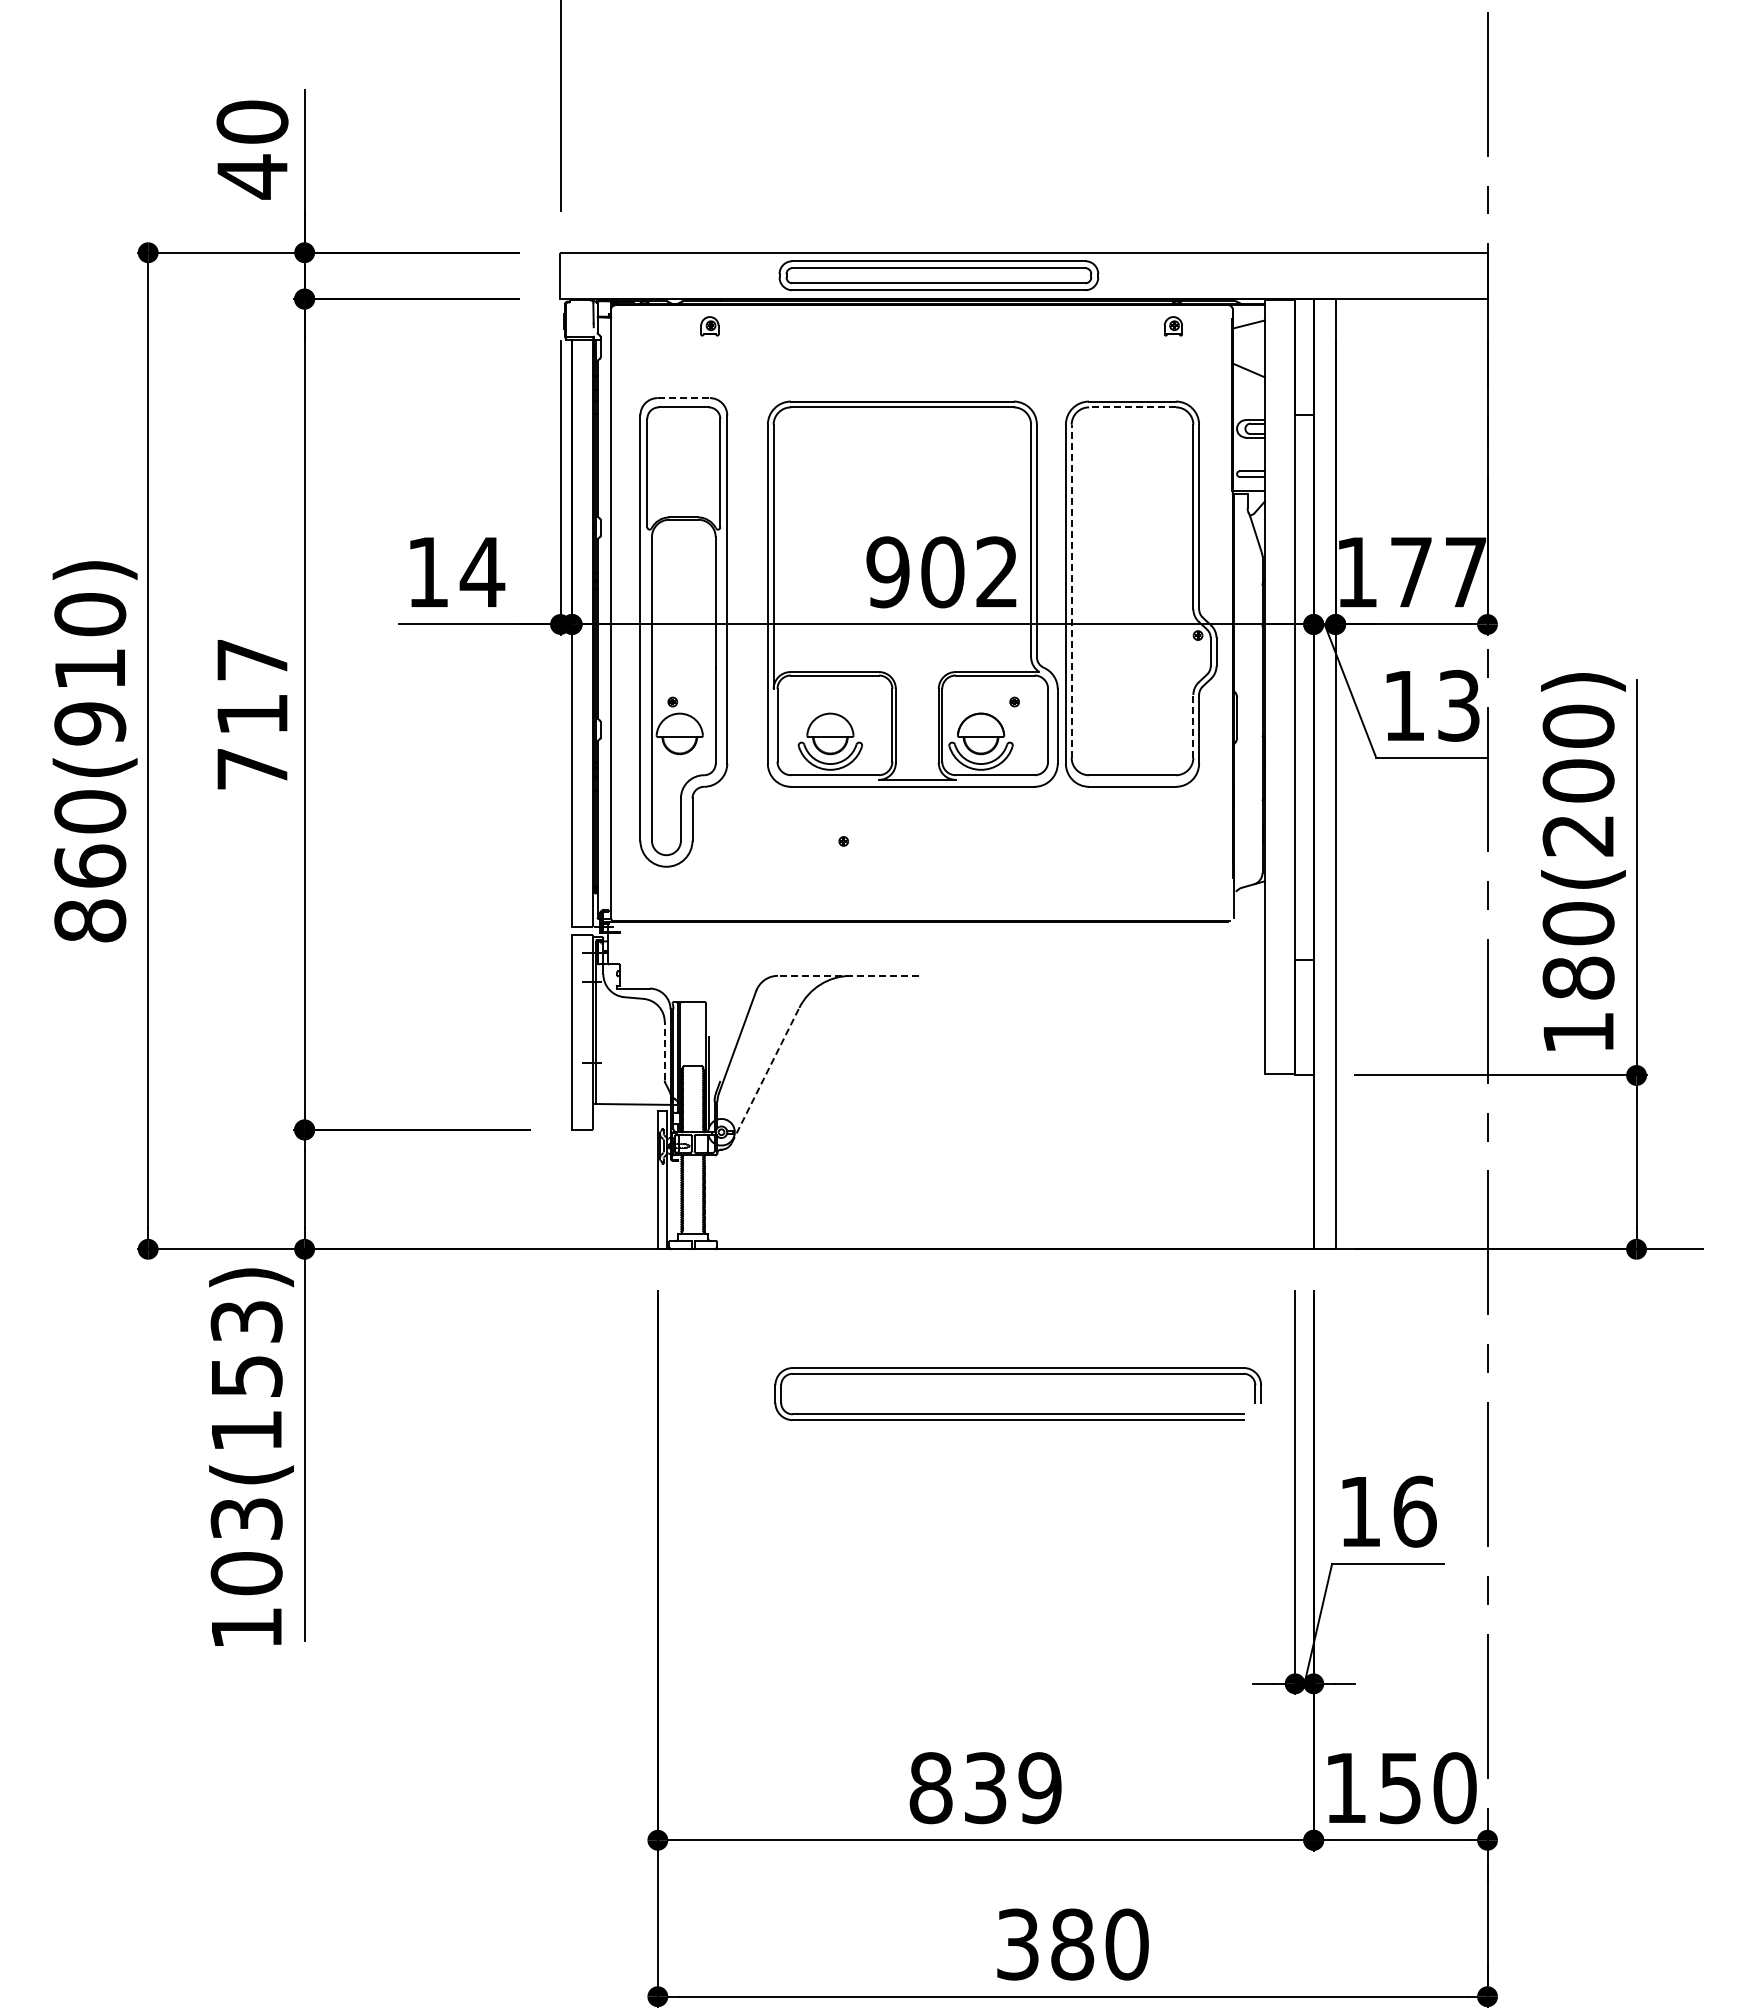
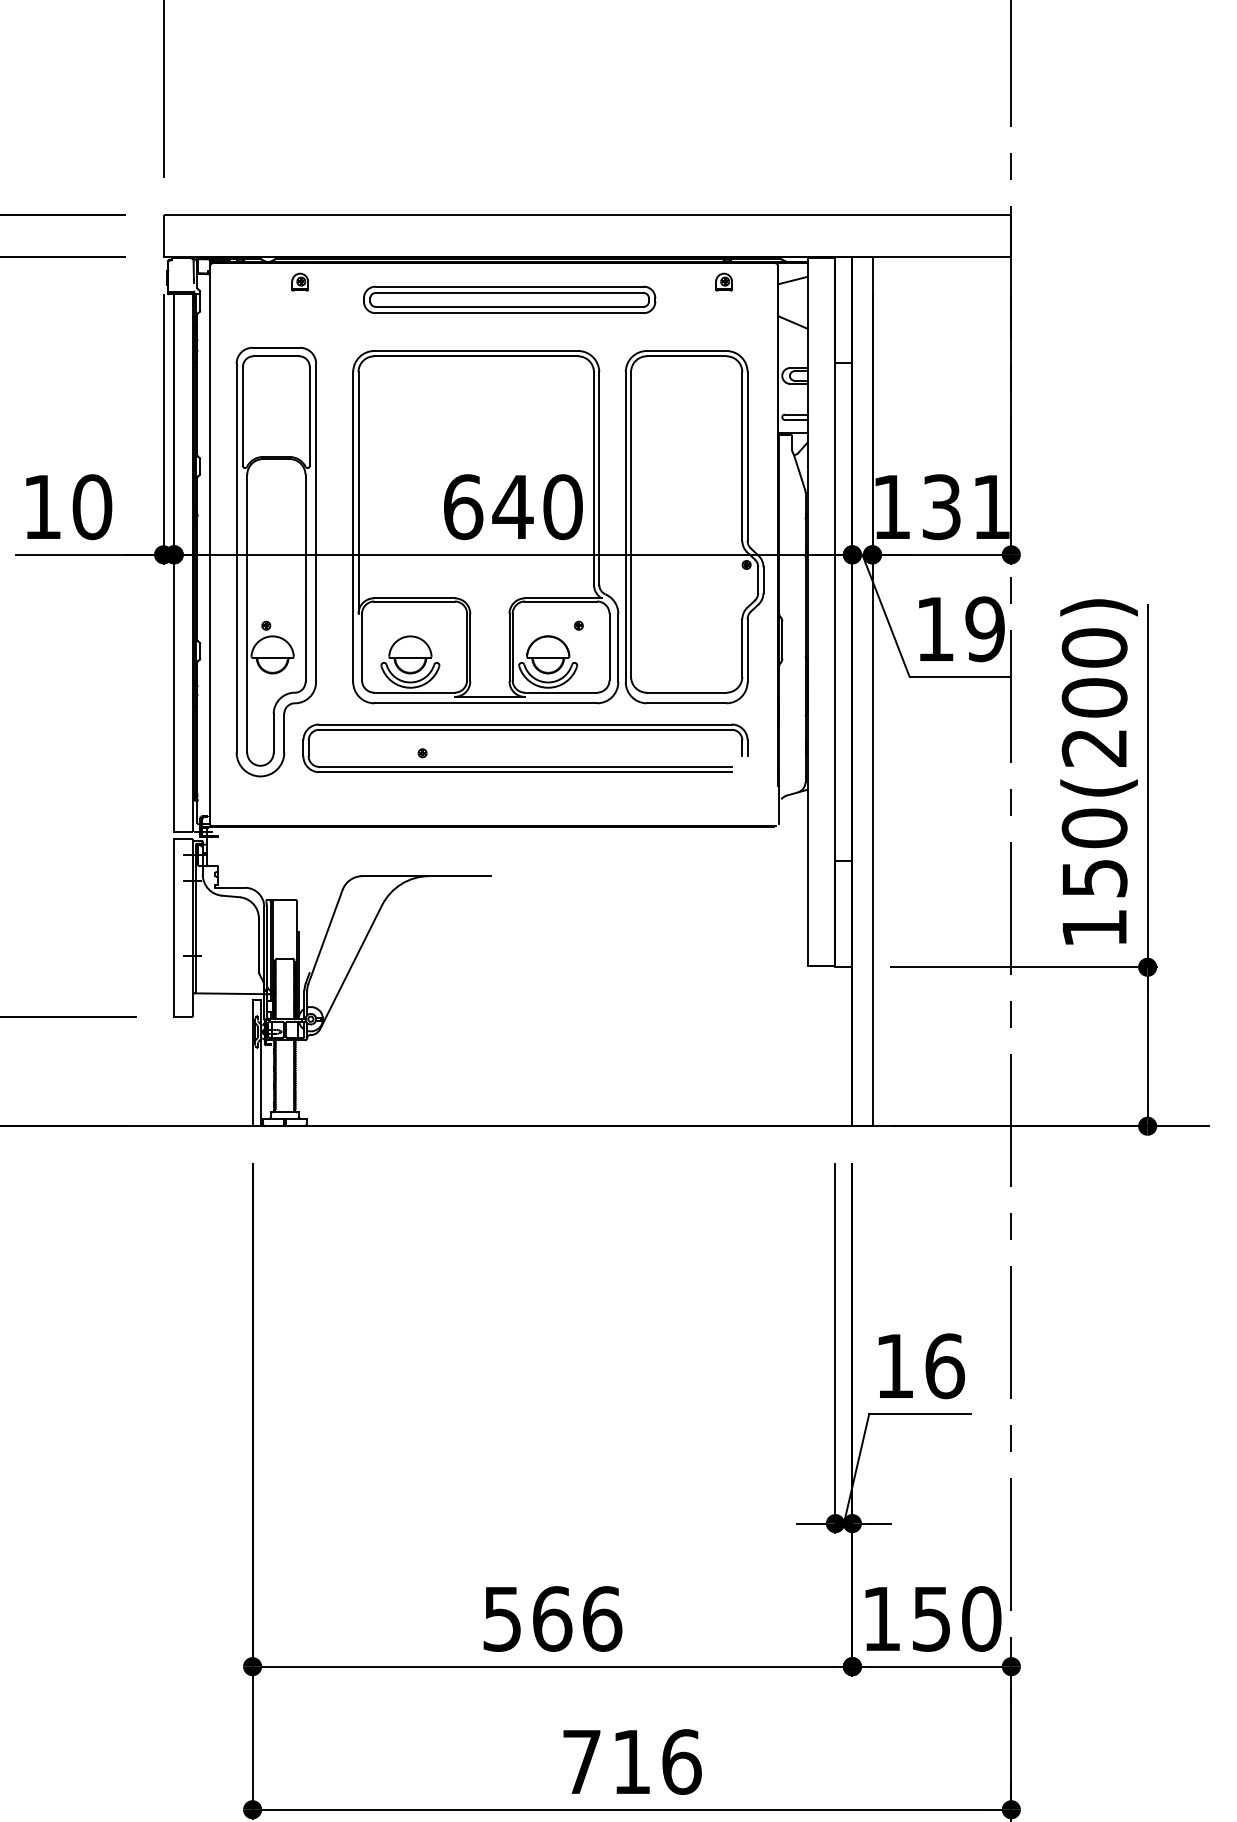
part: (938, 275) -> (509, 299), moved
line: (684, 398) -> (276, 348), dashed -> solid
line: (1132, 407) -> (686, 356), dashed -> solid
text: (482, 572) -> (92, 507), 14 -> 10
text: (942, 572) -> (512, 507), 902 -> 640
text: (1438, 572) -> (966, 507), 177 -> 131
line: (1071, 591) -> (630, 524), dashed -> solid
text: (1458, 705) -> (984, 628), 13 -> 19
line: (1193, 725) -> (742, 647), dashed -> solid
line: (847, 975) -> (426, 875), dashed -> solid
text: (1578, 977) -> (1094, 877), 180(200) -> 150(200)
line: (664, 1050) -> (258, 944), dashed -> solid
line: (765, 1075) -> (351, 967), dashed -> solid
part: (1017, 1374) -> (524, 730), moved
text: (985, 1788) -> (552, 1619), 839 -> 566
text: (1073, 1944) -> (632, 1761), 380 -> 716

